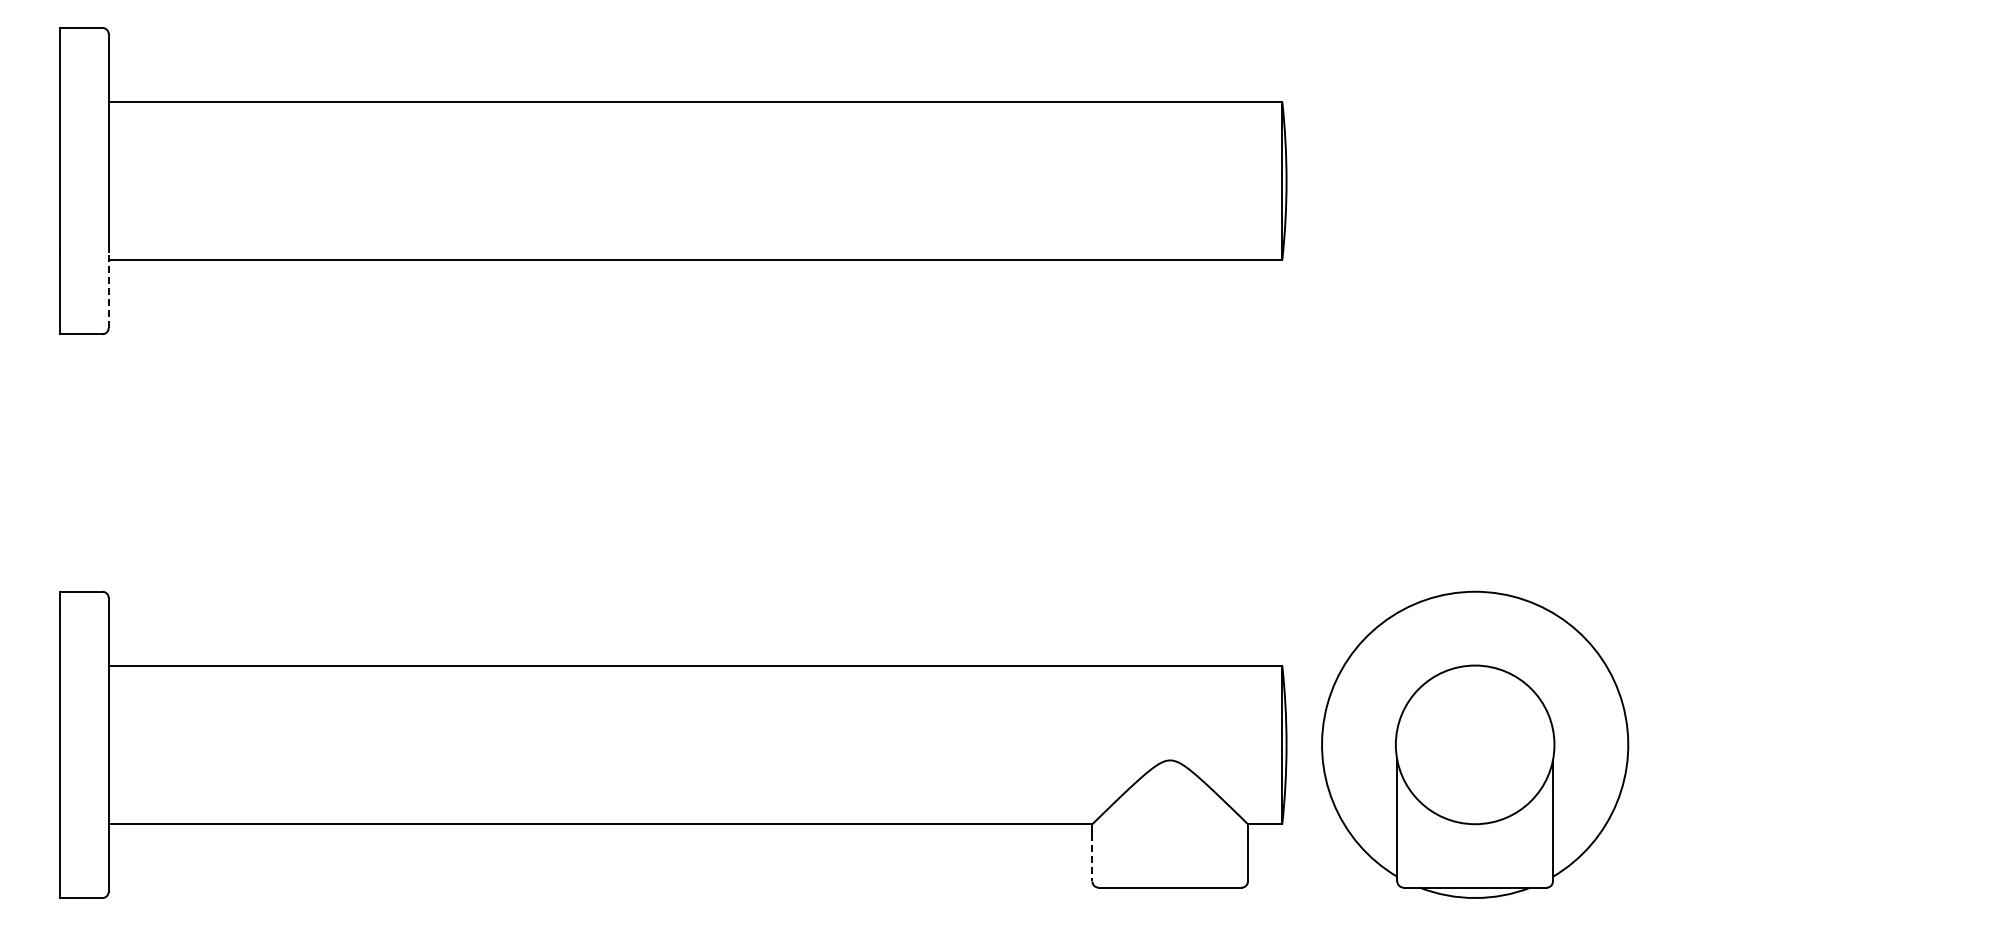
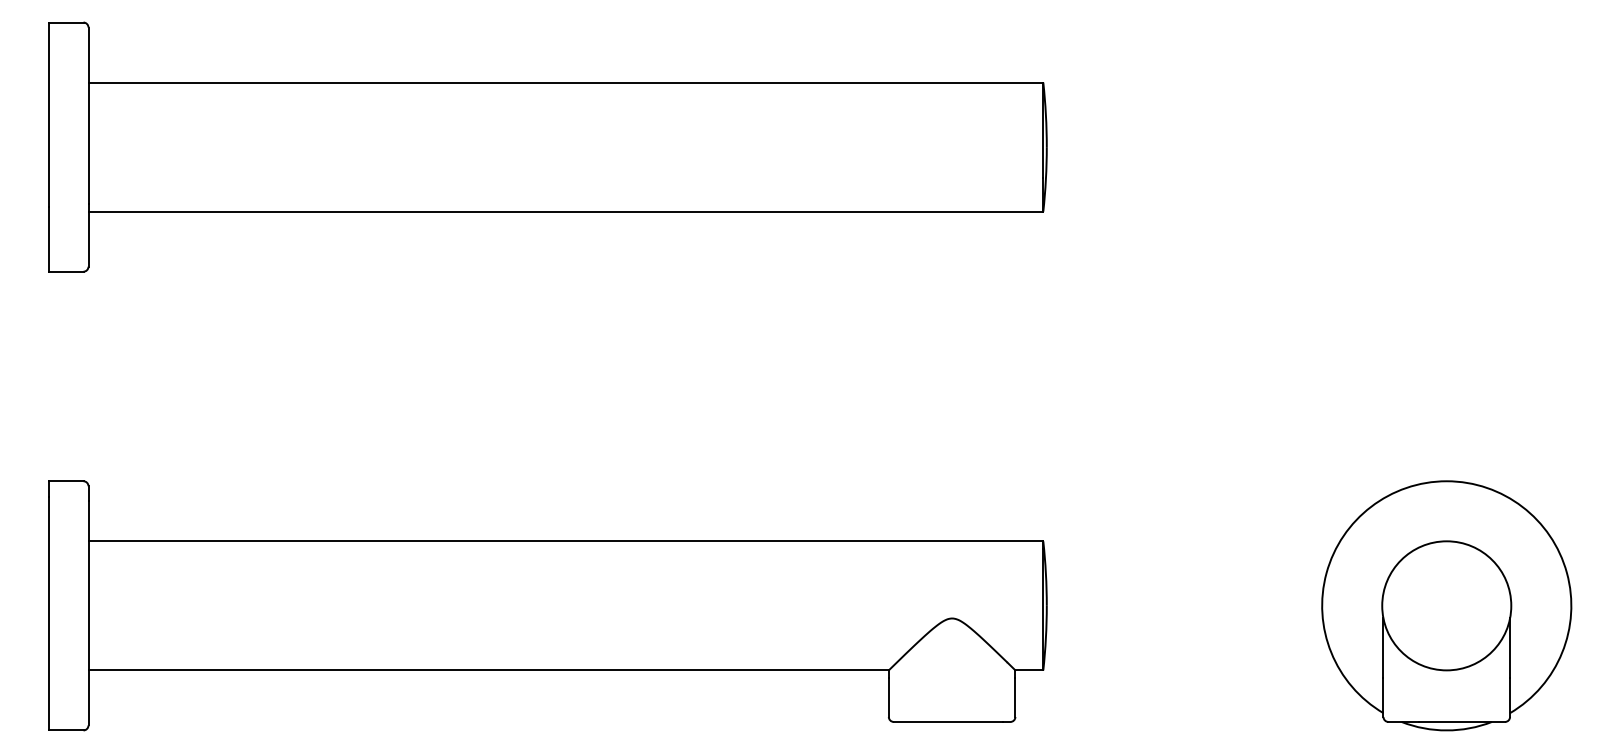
line: (108, 289) -> (88, 235), dashed -> solid
part: (1475, 744) -> (1447, 605), moved
line: (1092, 857) -> (888, 697), dashed -> solid

